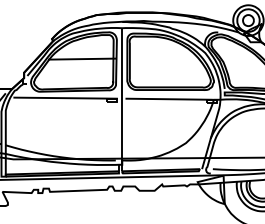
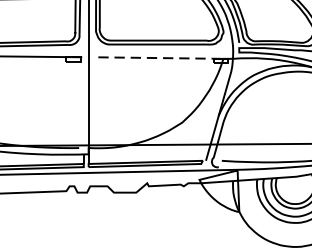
line: (169, 99) -> (158, 58), solid -> dashed

